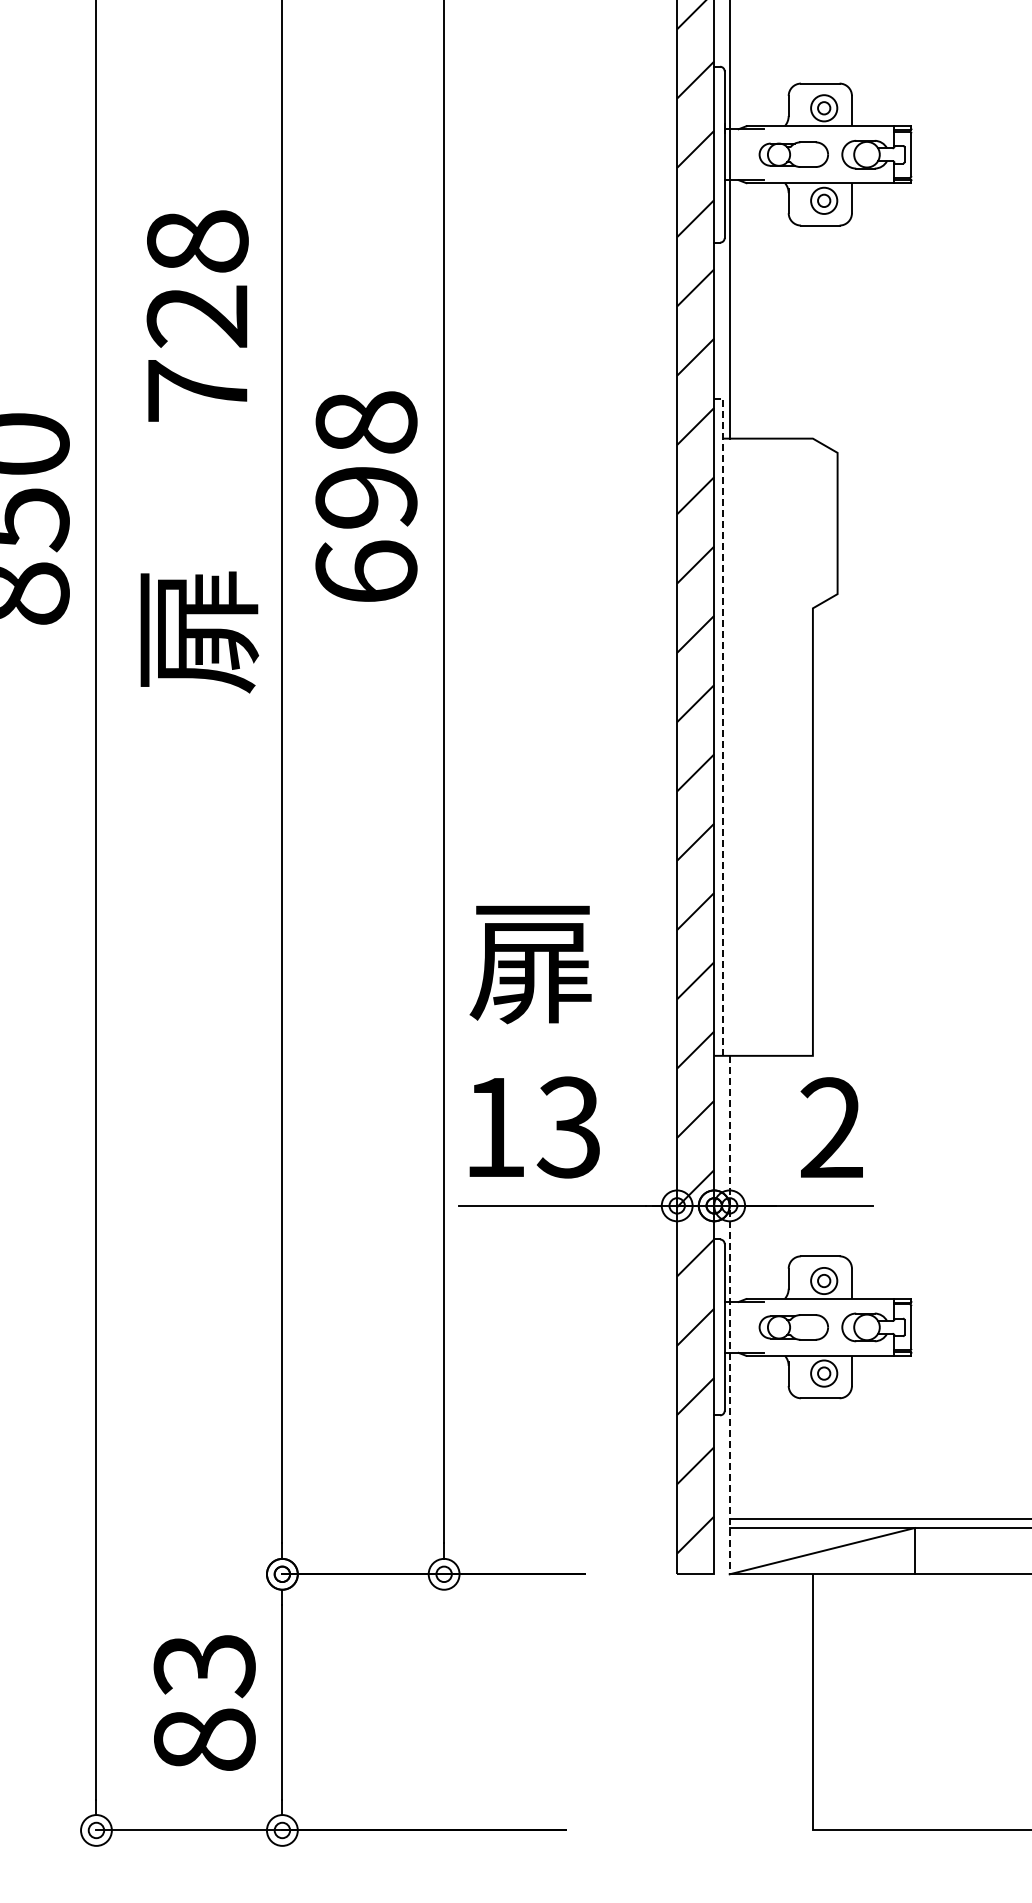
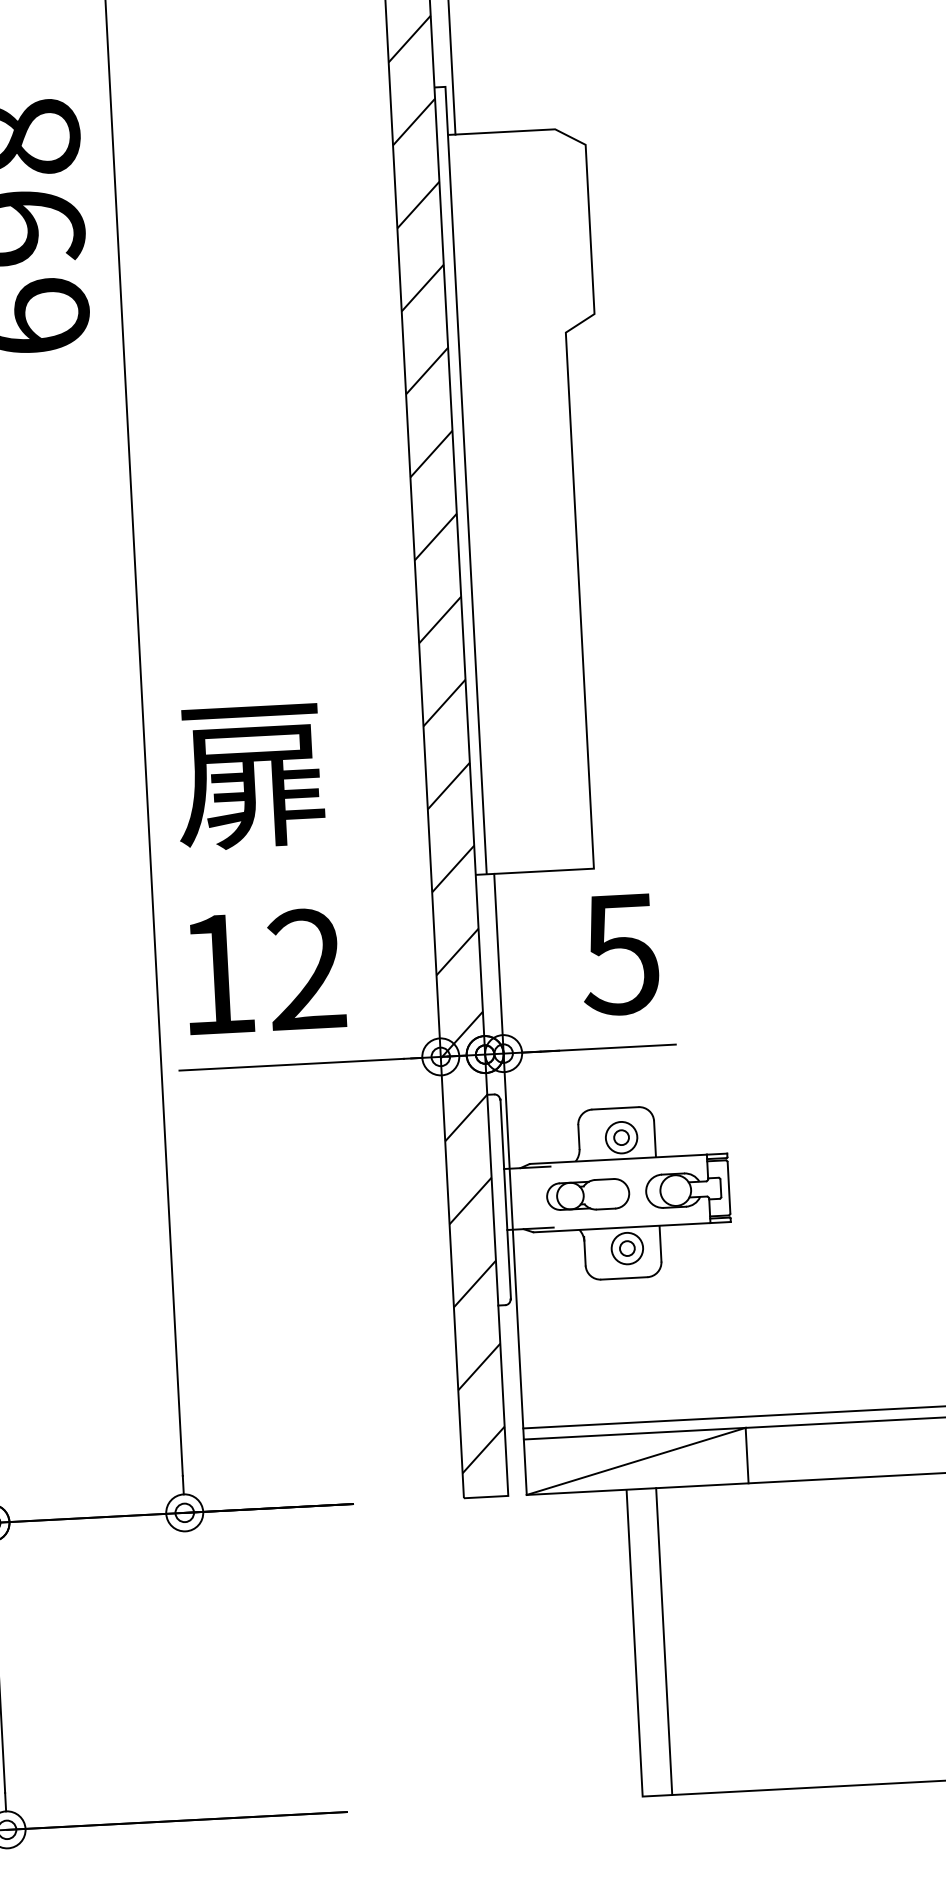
line: (723, 722) -> (465, 474), dashed -> solid
text: (568, 1127) -> (305, 969), 13 -> 12
text: (830, 1128) -> (619, 954), 2 -> 5
line: (729, 1315) -> (510, 1184), dashed -> solid
line: (837, 1702) -> (663, 1641), added

